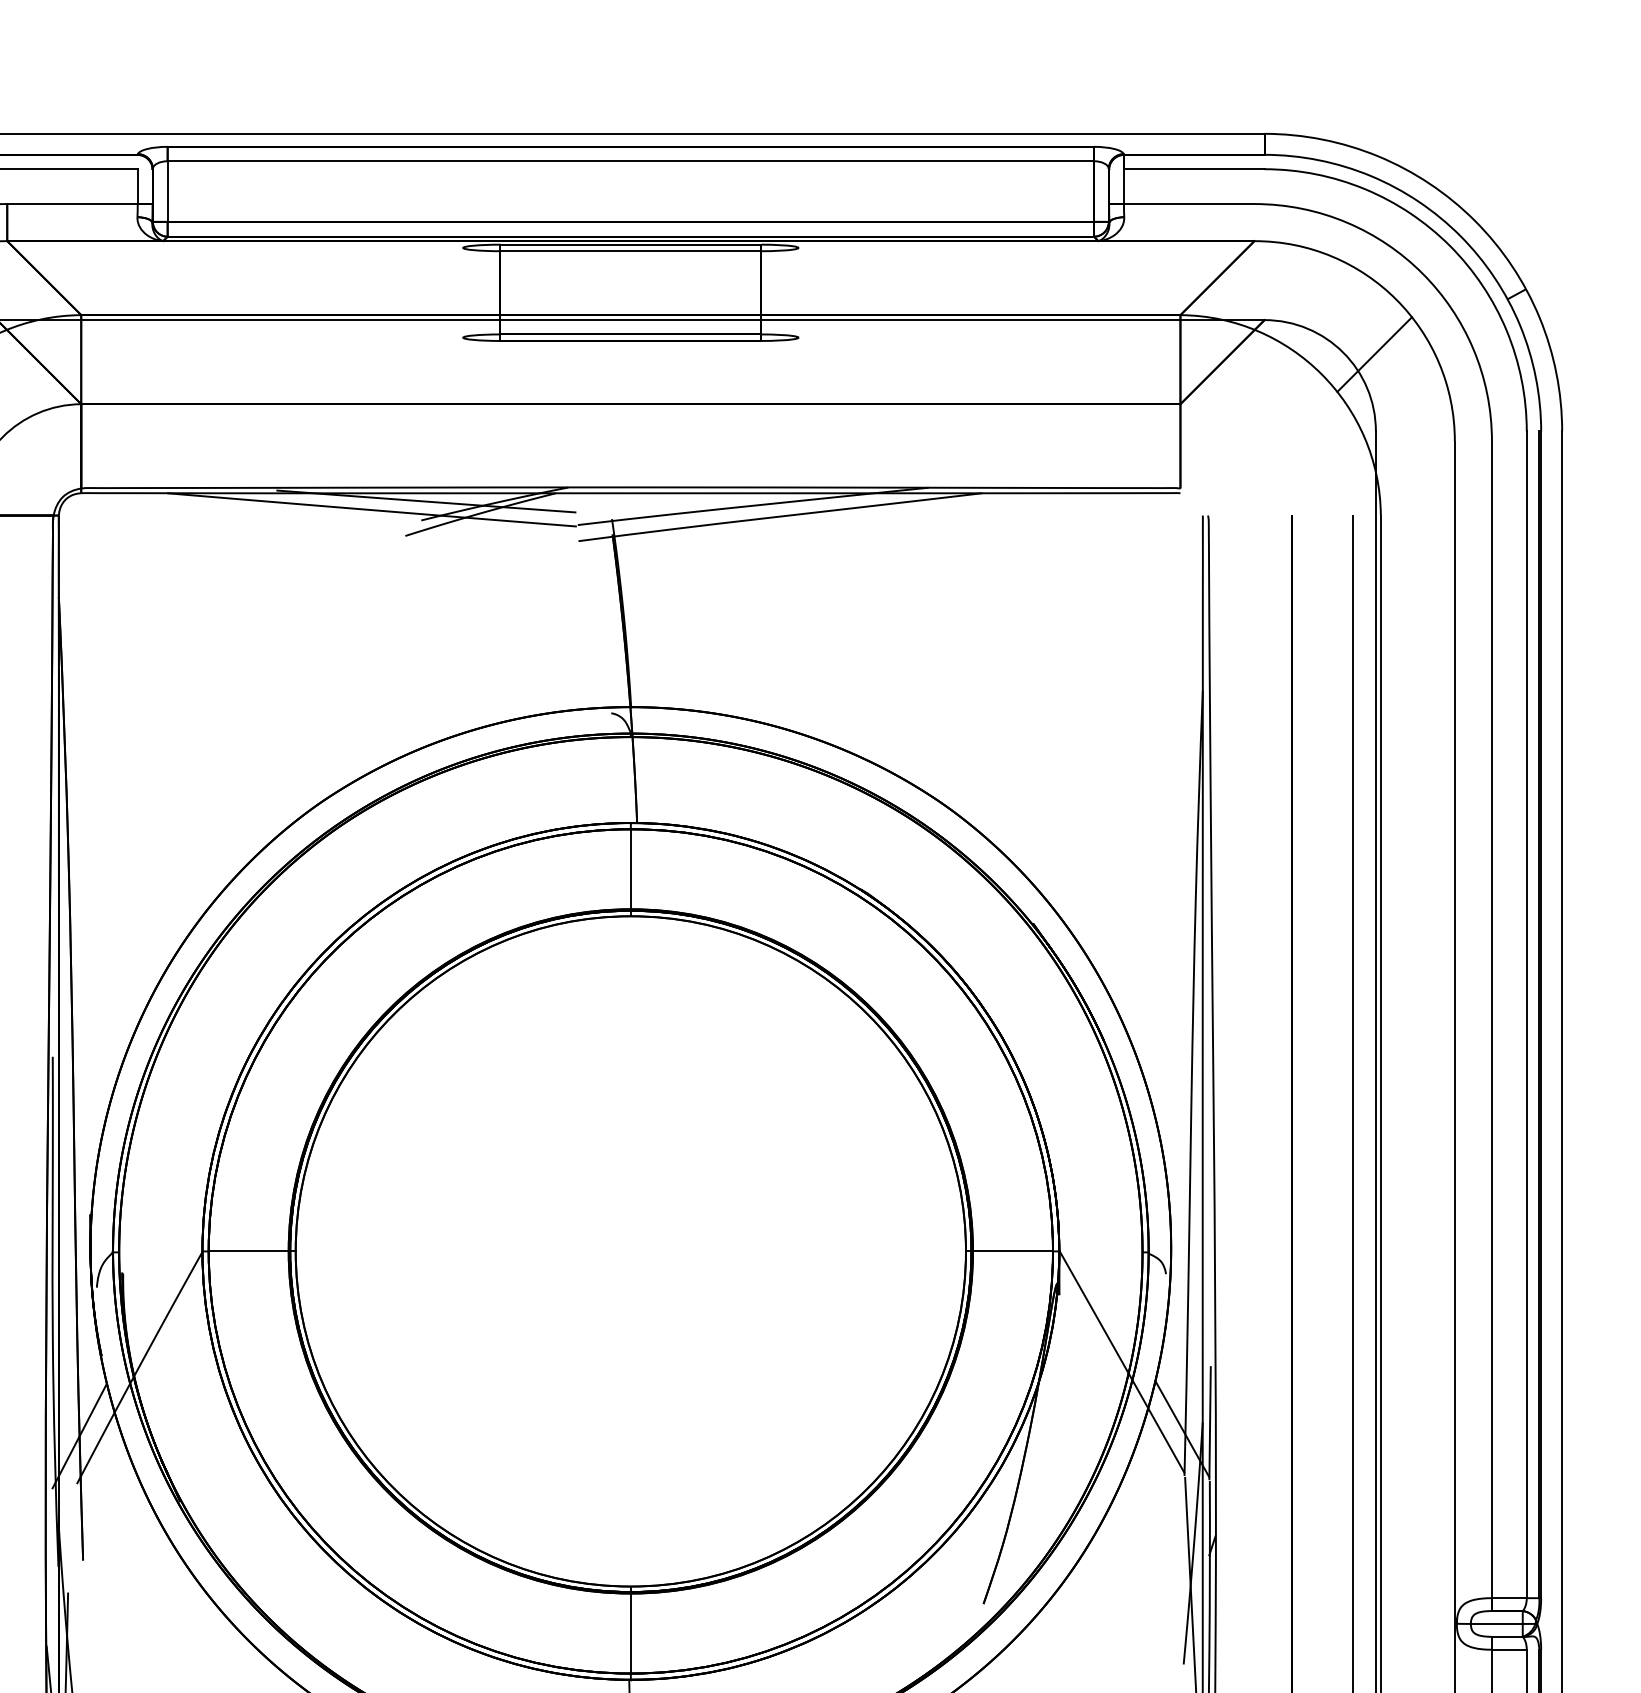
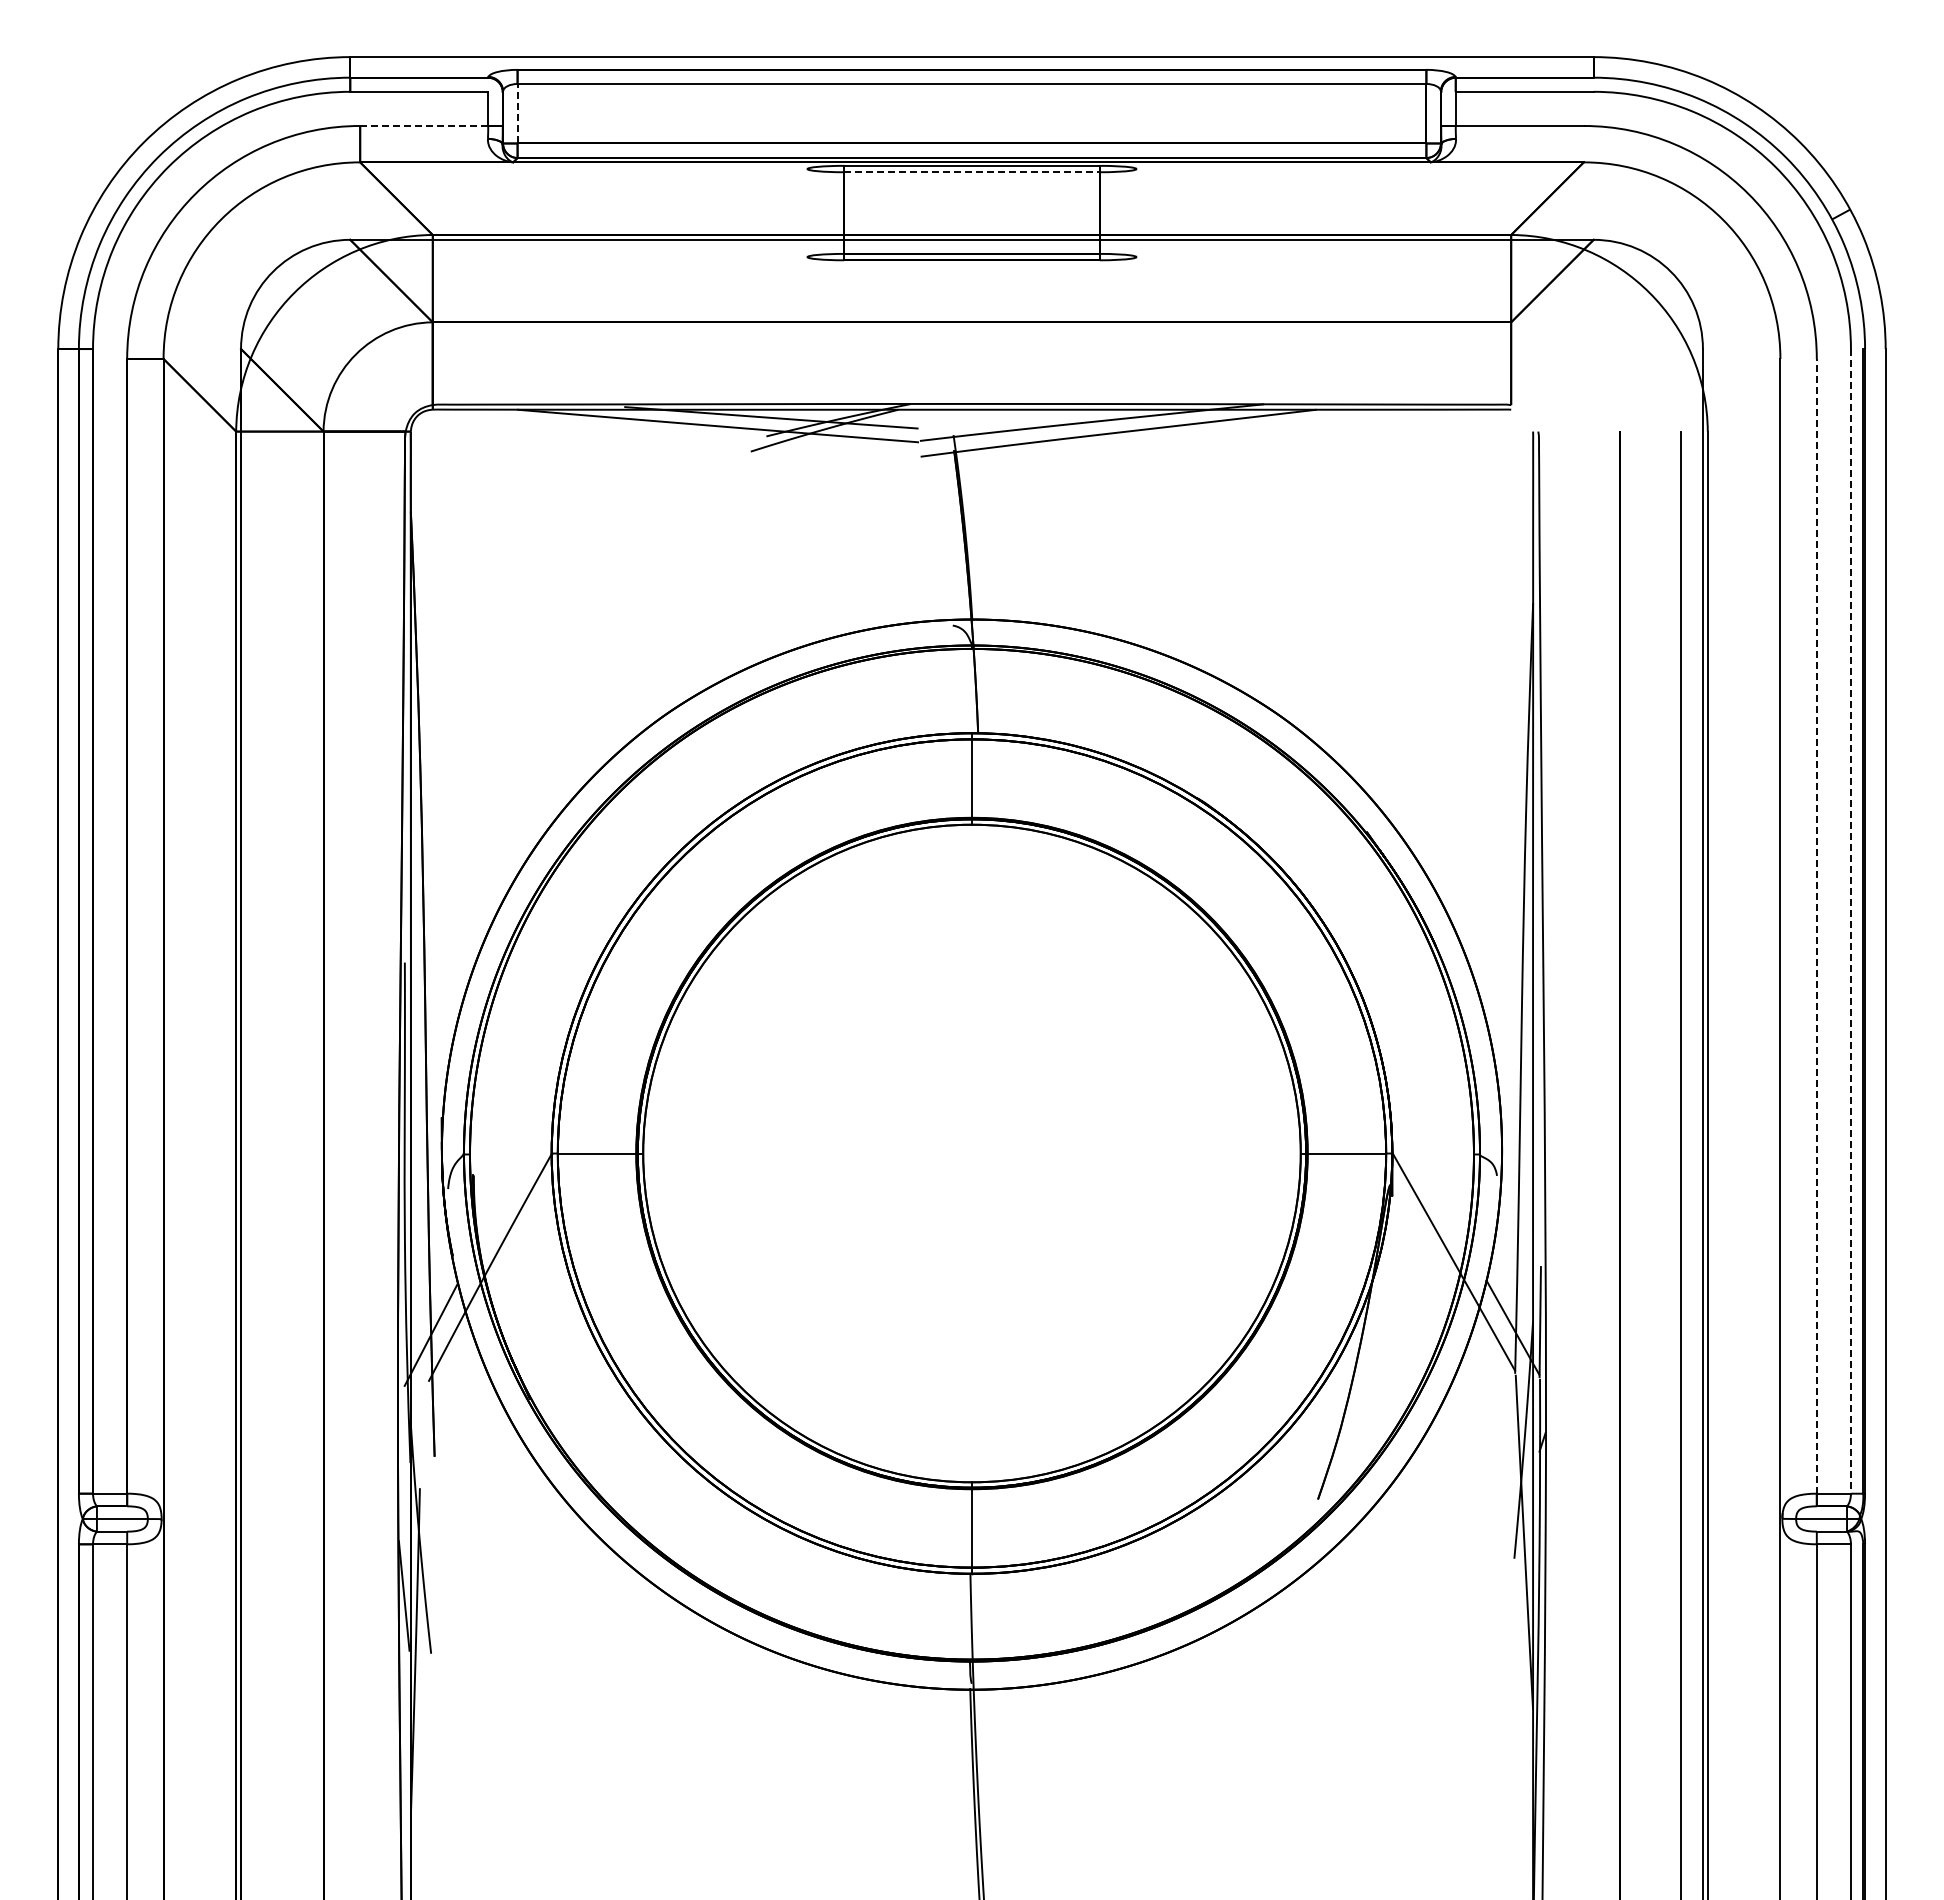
line: (167, 191) -> (517, 113), solid -> dashed
line: (71, 203) -> (423, 125), solid -> dashed
line: (631, 251) -> (972, 172), solid -> dashed
line: (1374, 354) -> (1701, 273), removed
line: (1526, 1014) -> (1850, 921), solid -> dashed
line: (1491, 1018) -> (1816, 925), solid -> dashed

